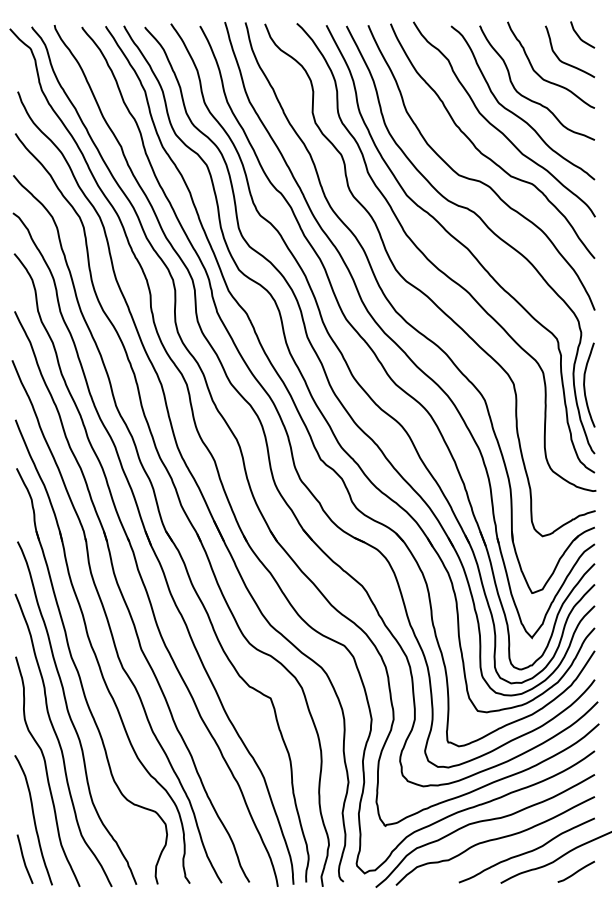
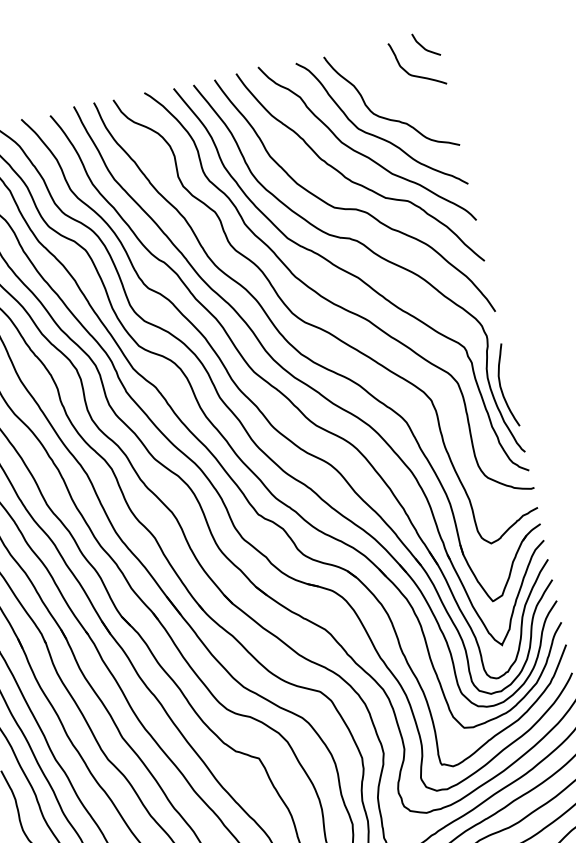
curve: (540, 75) -> (393, 93), removed

